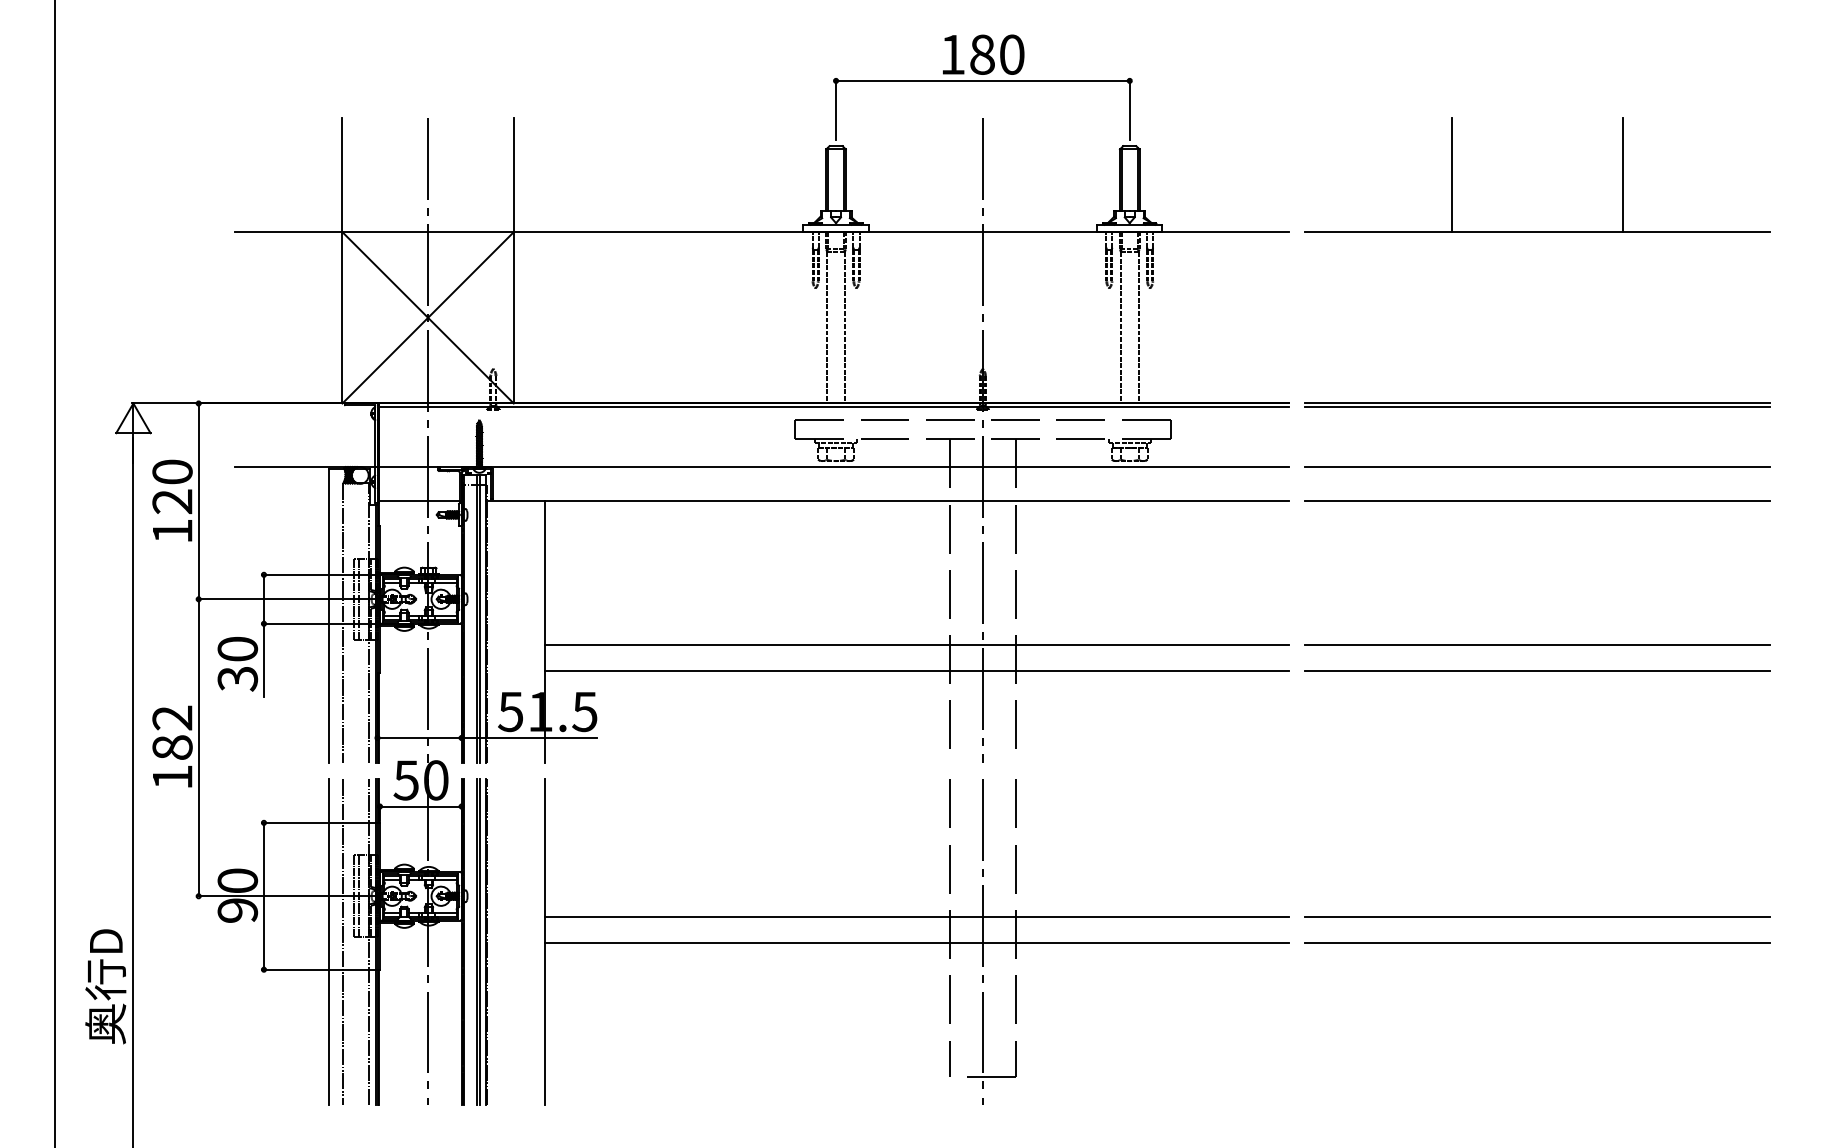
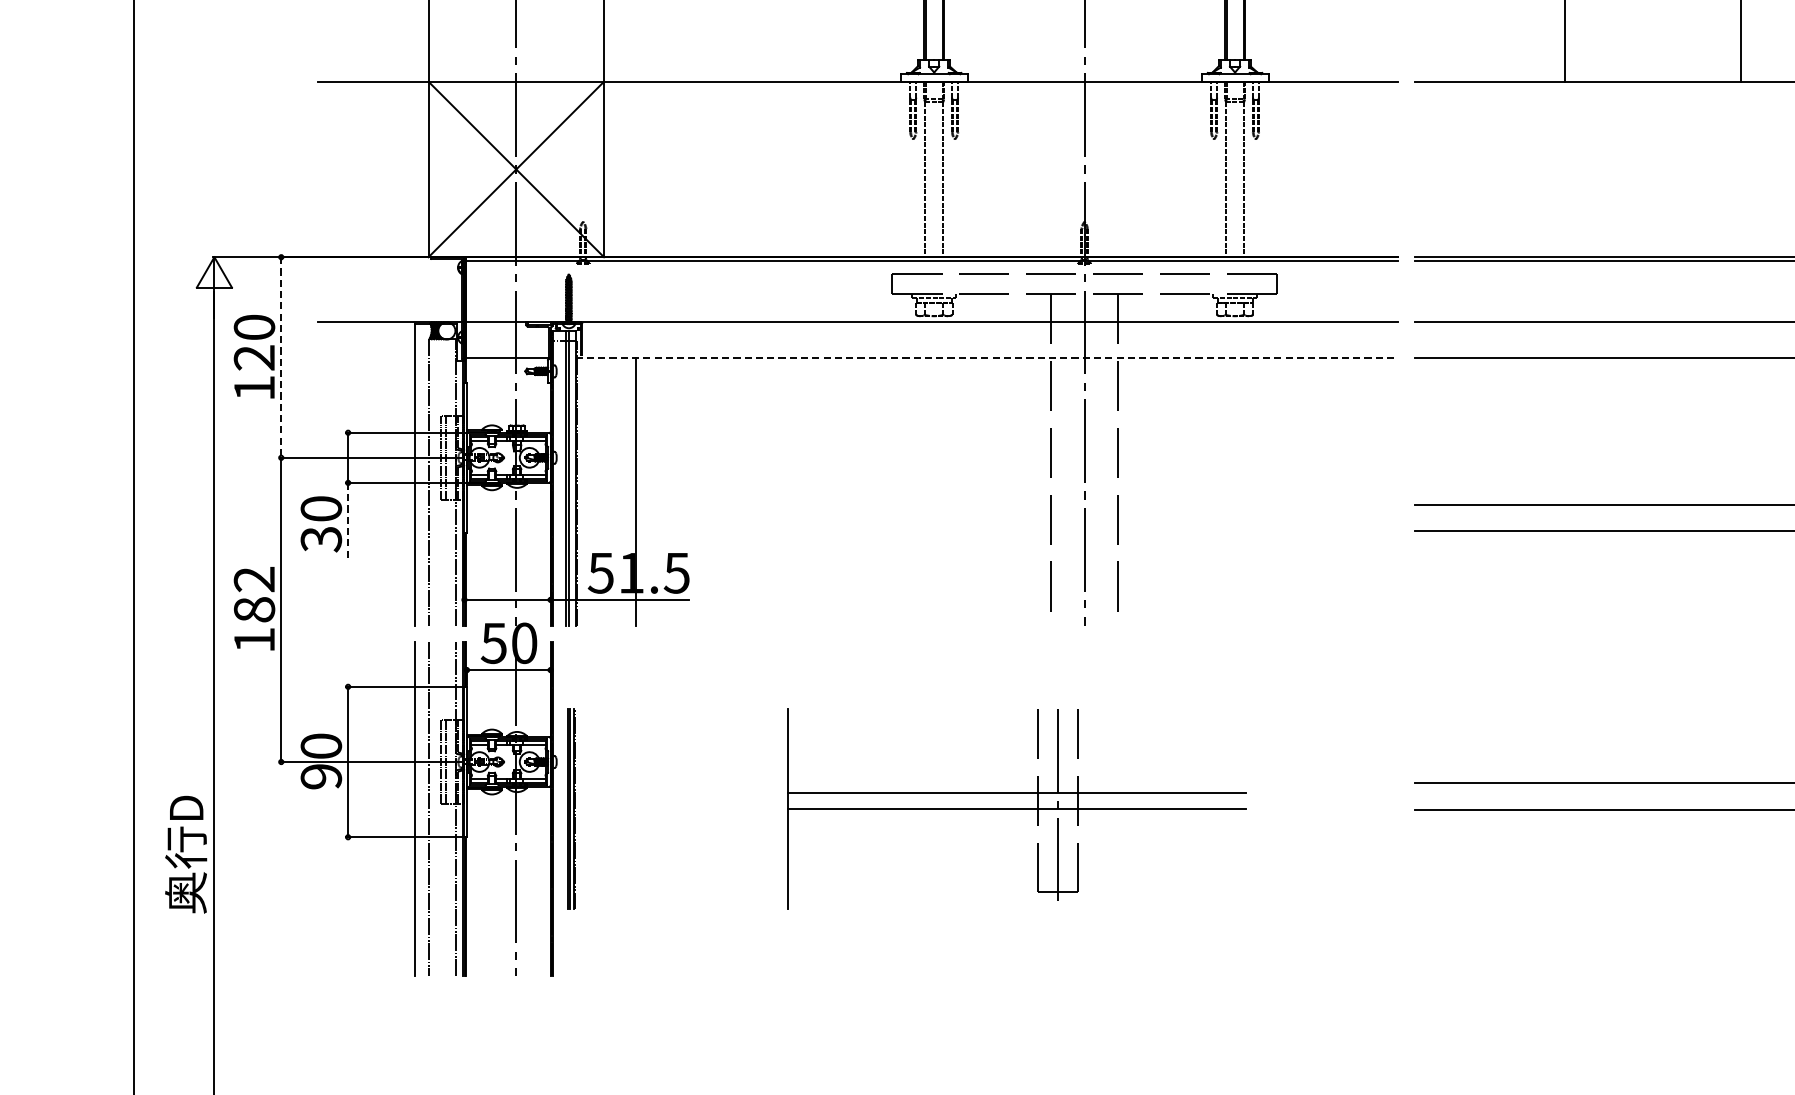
line: (198, 501) -> (281, 357), solid -> dashed
line: (887, 501) -> (986, 357), solid -> dashed
line: (916, 644) -> (1016, 504), removed
line: (263, 660) -> (347, 520), solid -> dashed
line: (916, 671) -> (1016, 531), removed
part: (481, 941) -> (570, 808), size x0.6
part: (916, 941) -> (1016, 808), size x0.6

